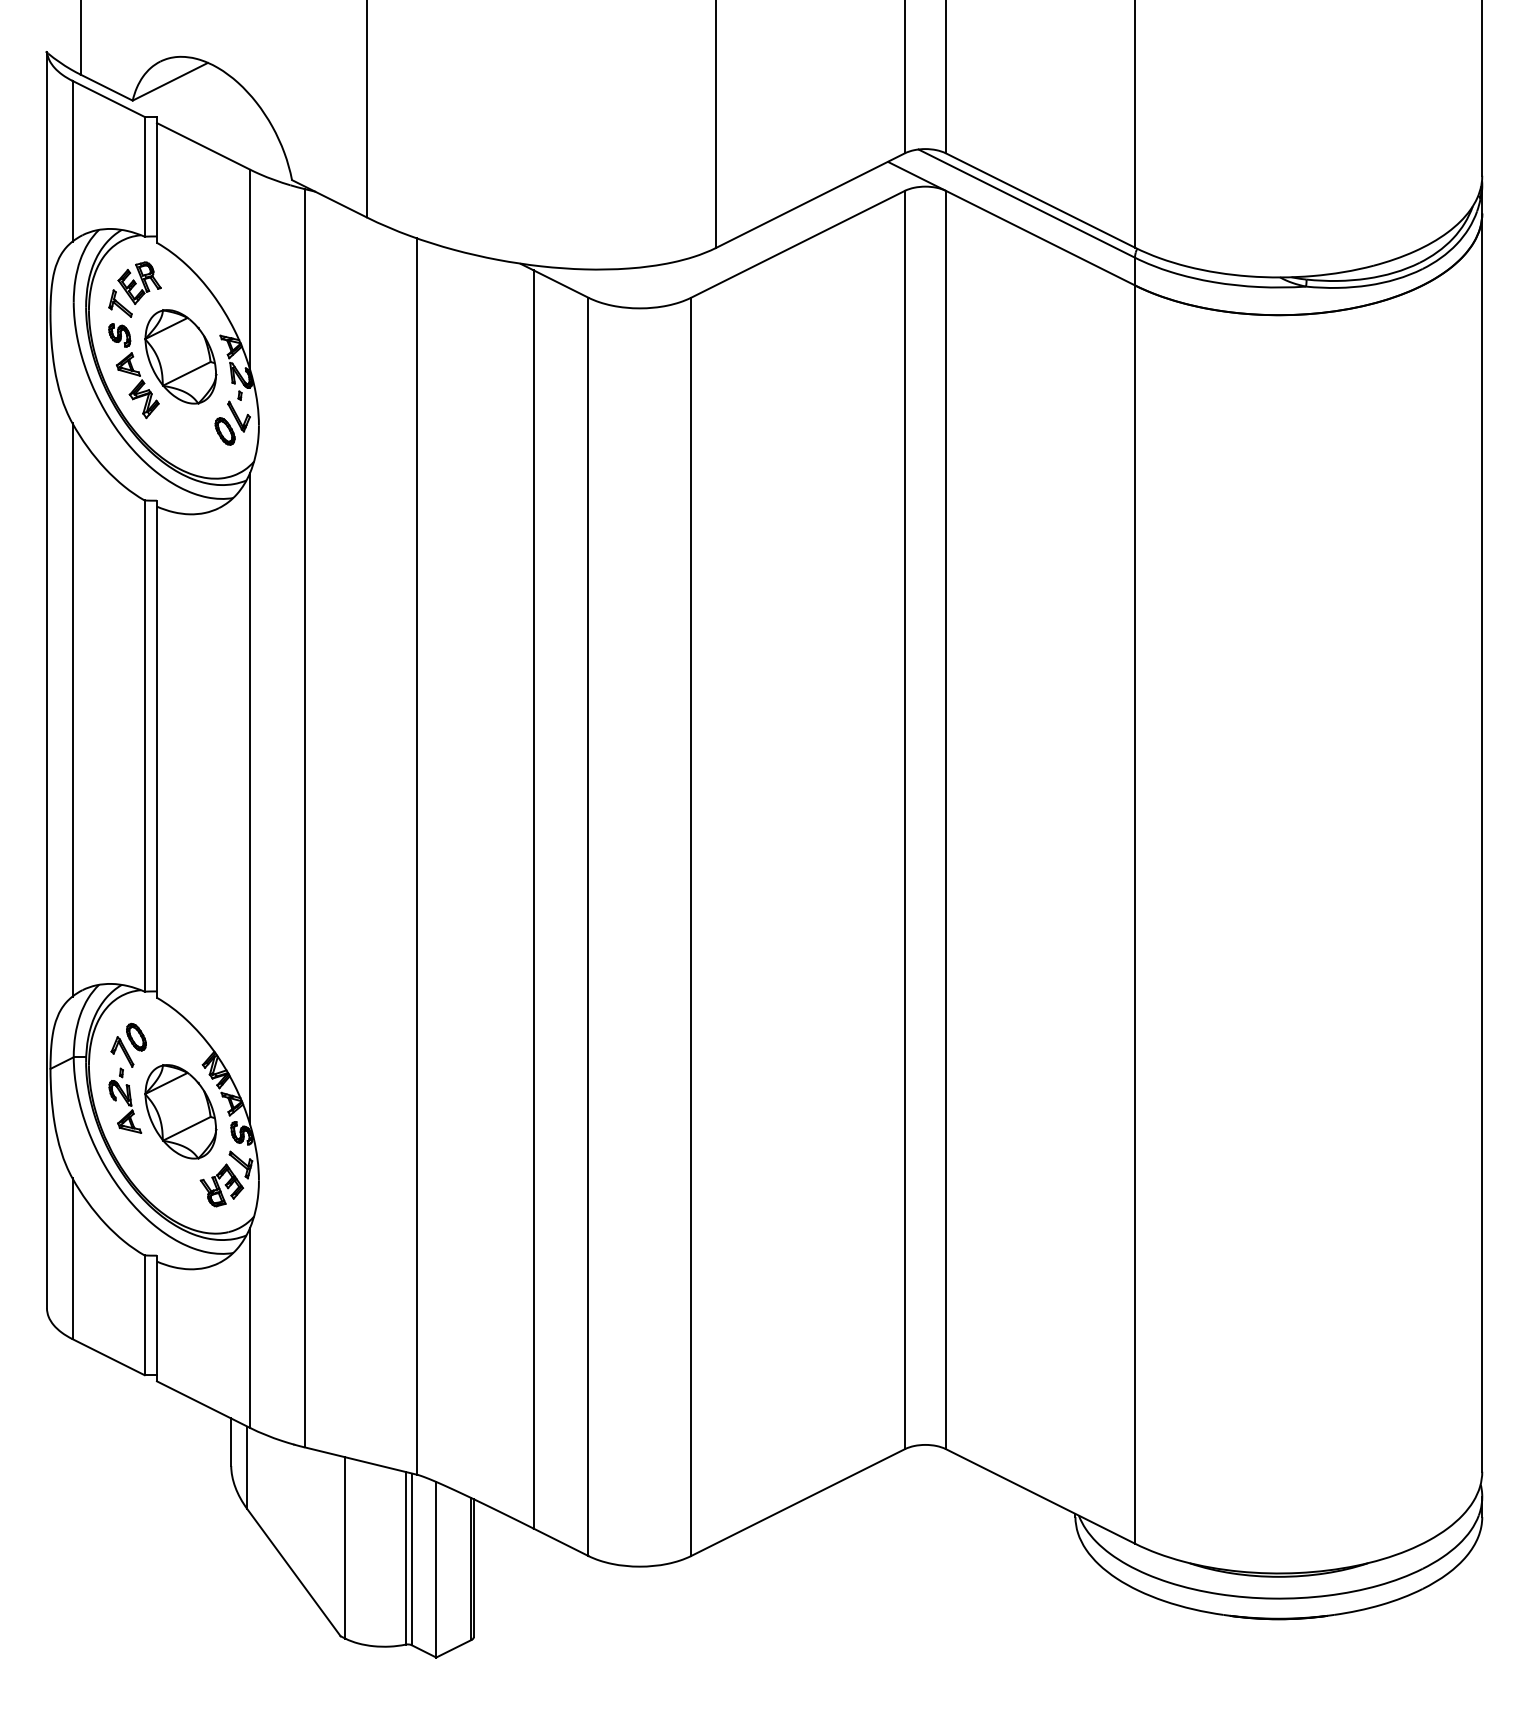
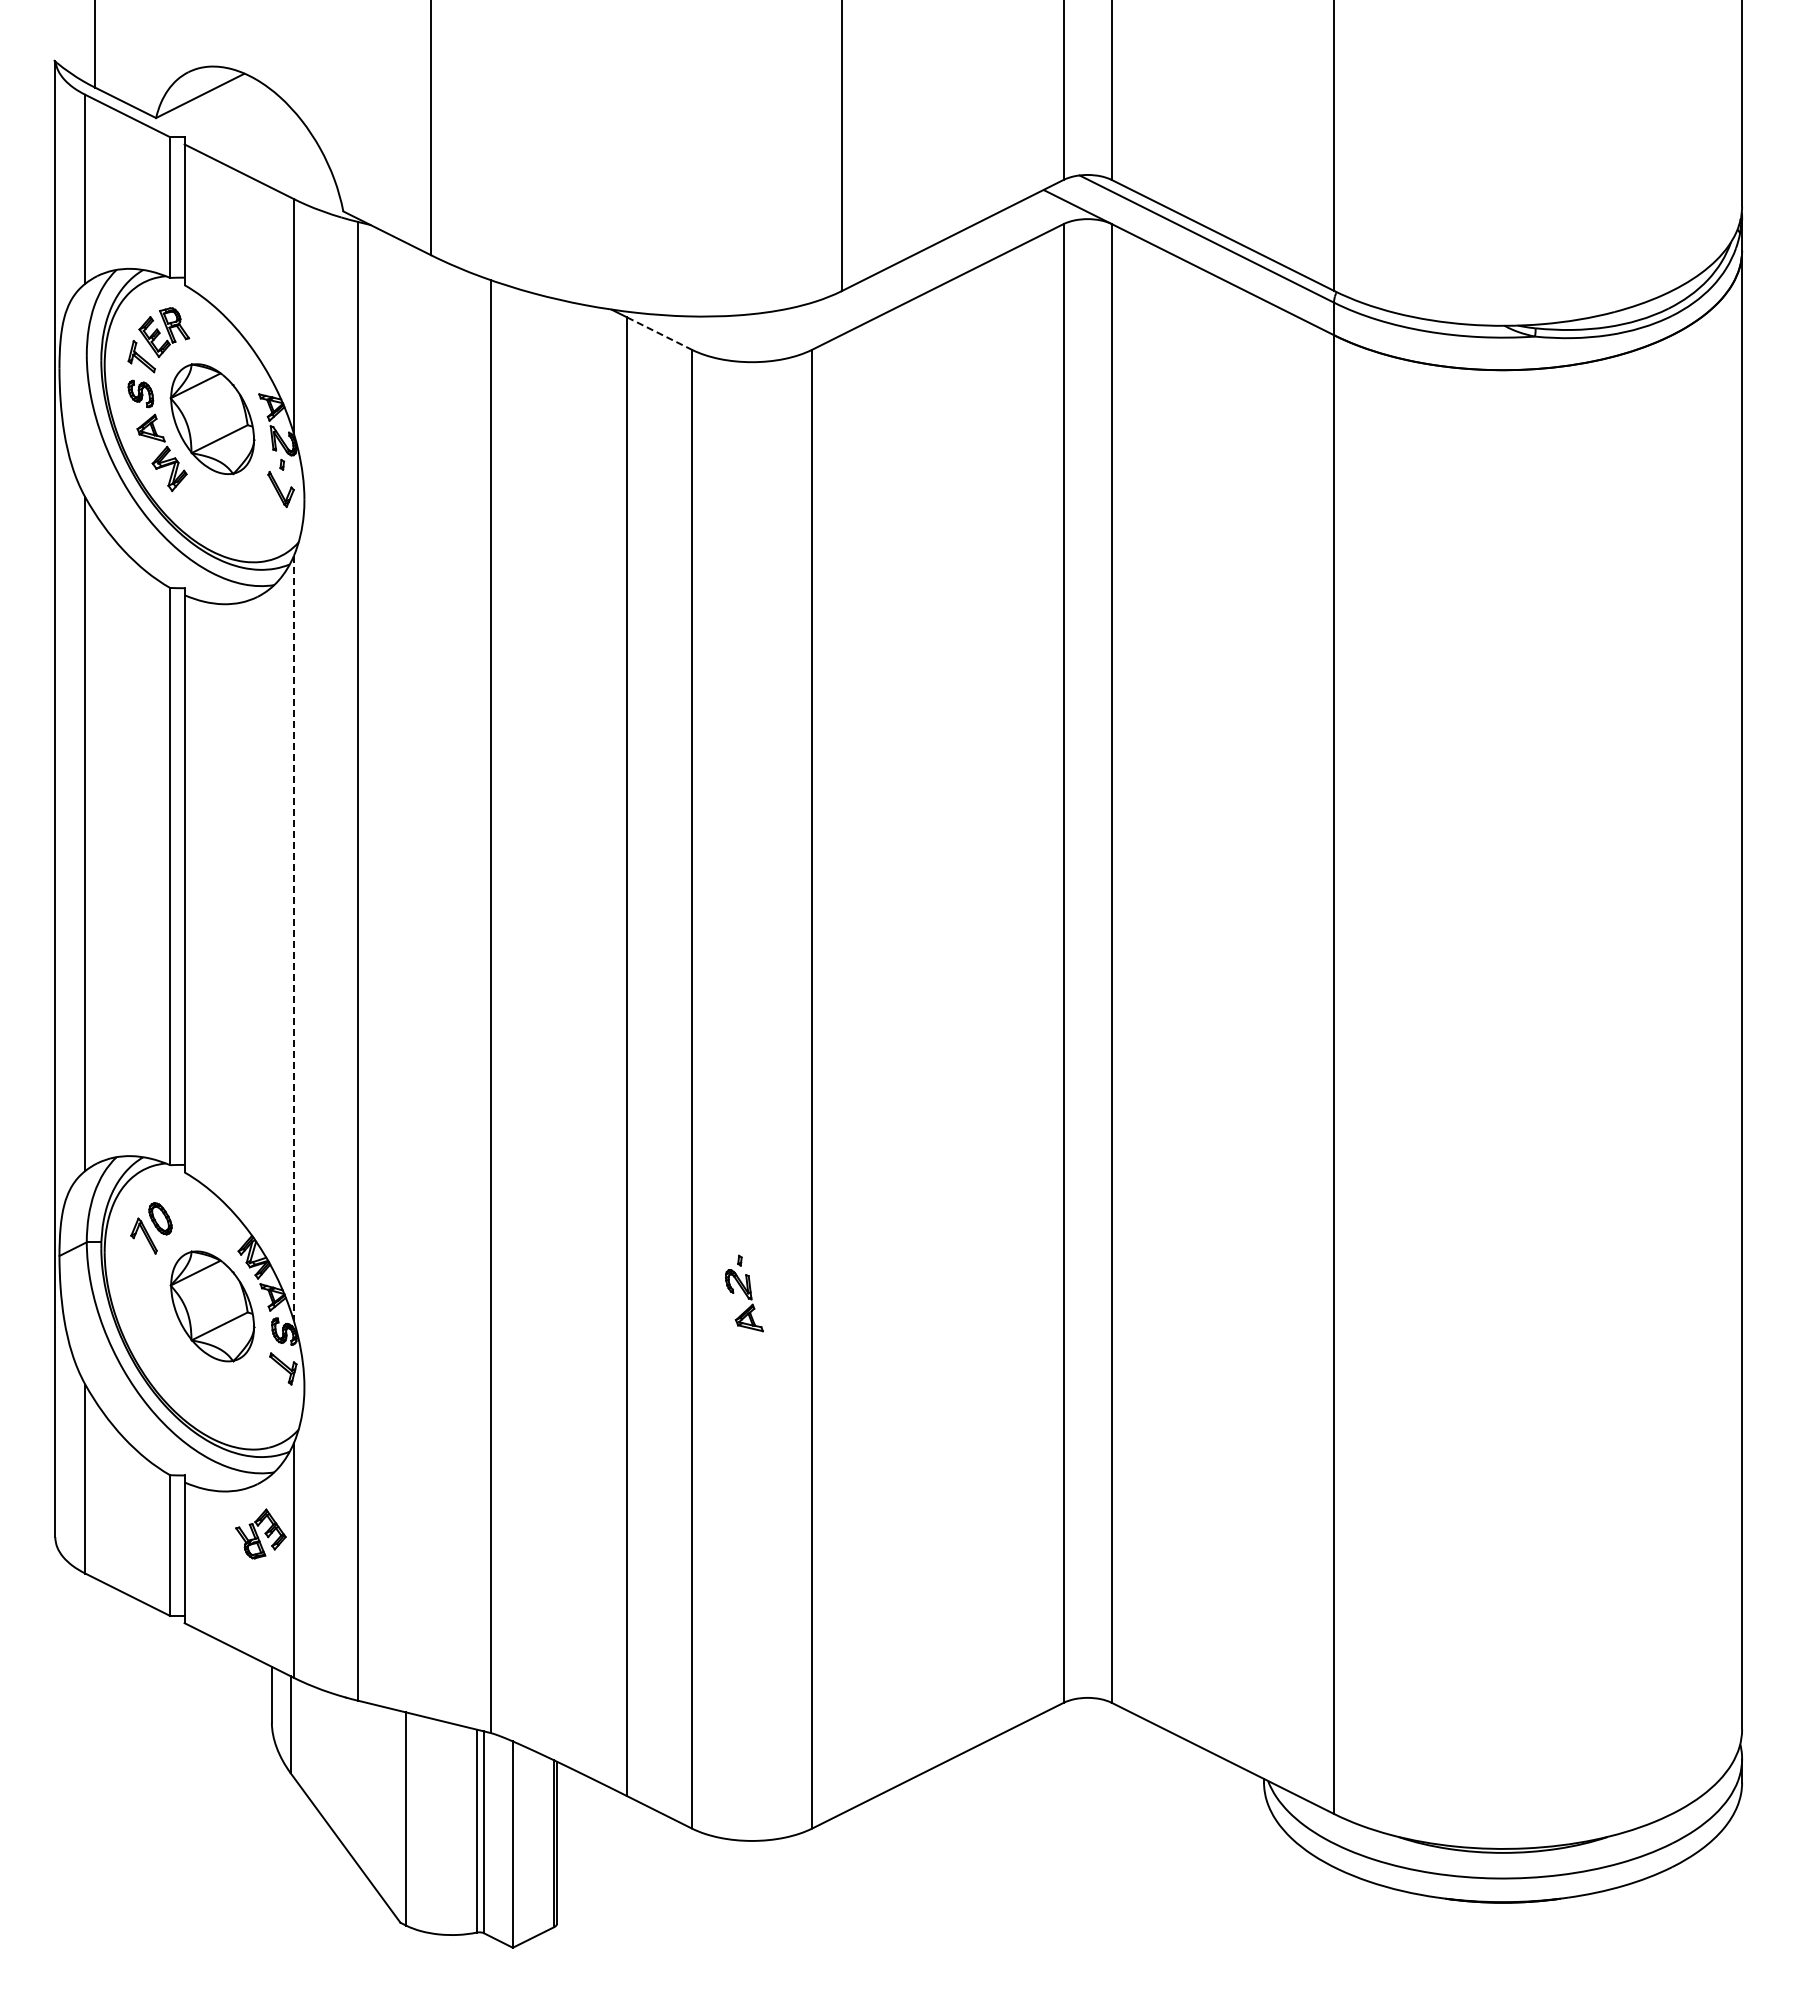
line: (561, 283) -> (659, 333), solid -> dashed
part: (224, 431) -> (264, 506), removed
line: (249, 798) -> (293, 938), solid -> dashed
part: (125, 1100) -> (744, 1293), moved
part: (221, 1185) -> (260, 1533), moved

